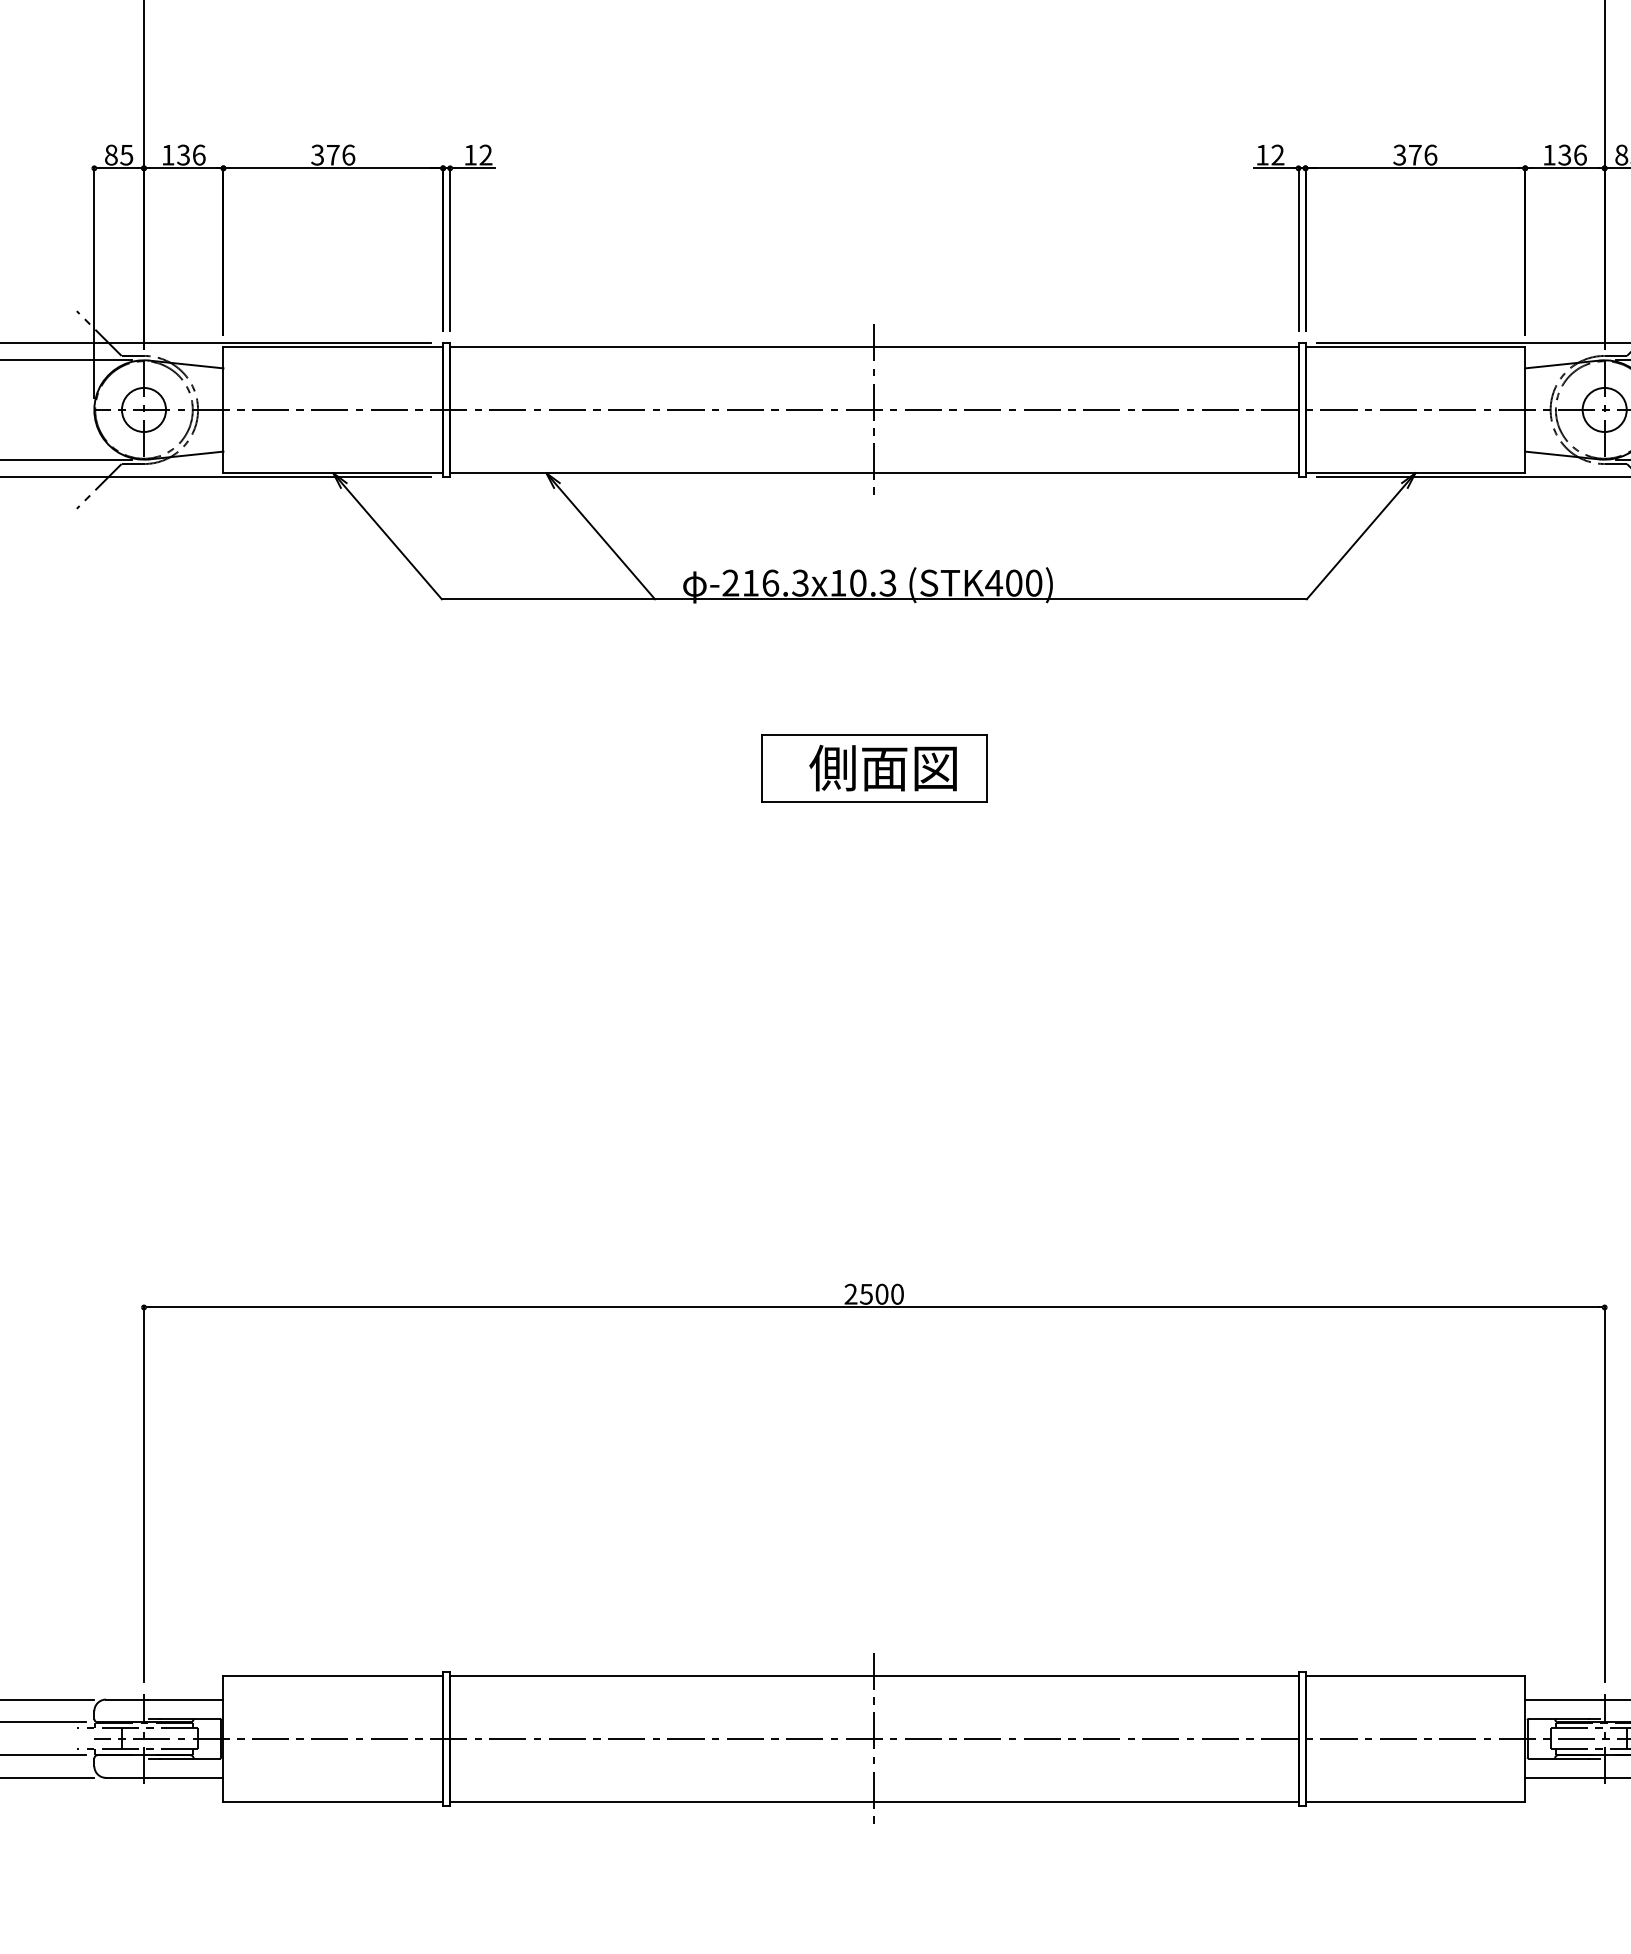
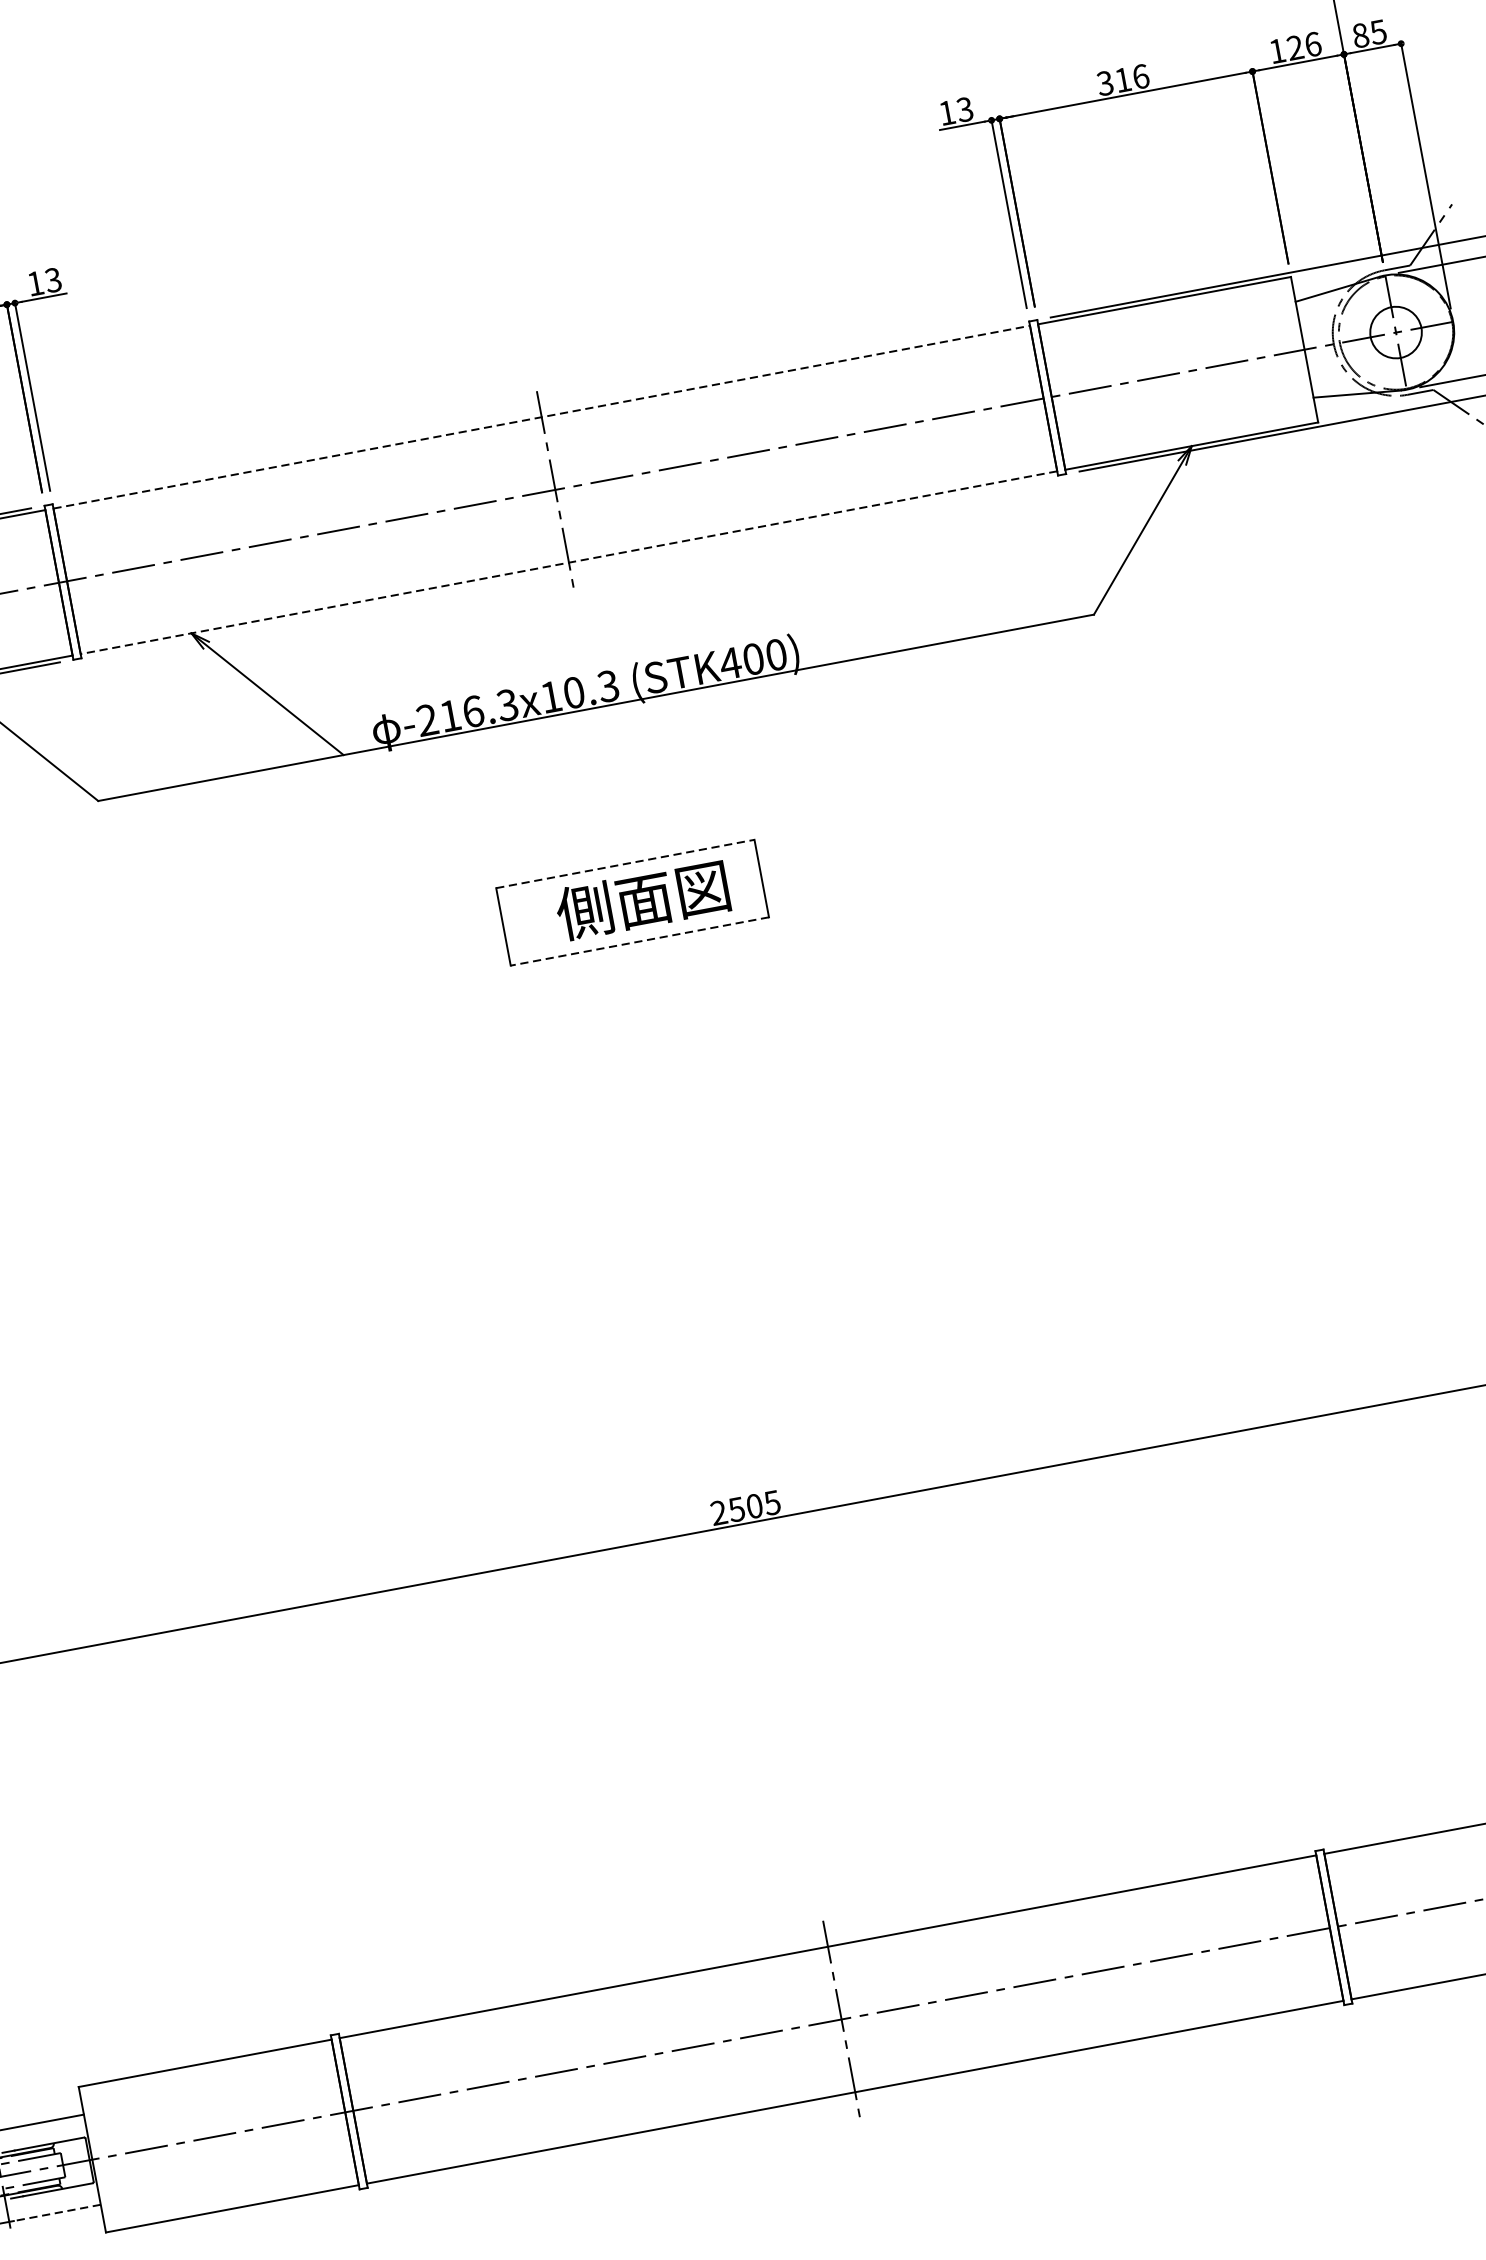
text: (485, 155) -> (52, 280), 12 -> 13
text: (1277, 155) -> (964, 110), 12 -> 13
text: (1415, 155) -> (1123, 80), 376 -> 316
text: (1564, 155) -> (1294, 48), 136 -> 126
line: (874, 346) -> (541, 416), solid -> dashed
line: (873, 473) -> (568, 563), solid -> dashed
line: (874, 734) -> (625, 863), solid -> dashed
line: (873, 802) -> (638, 941), solid -> dashed
text: (896, 1293) -> (771, 1502), 2500 -> 2505
line: (185, 1777) -> (57, 2212), solid -> dashed

